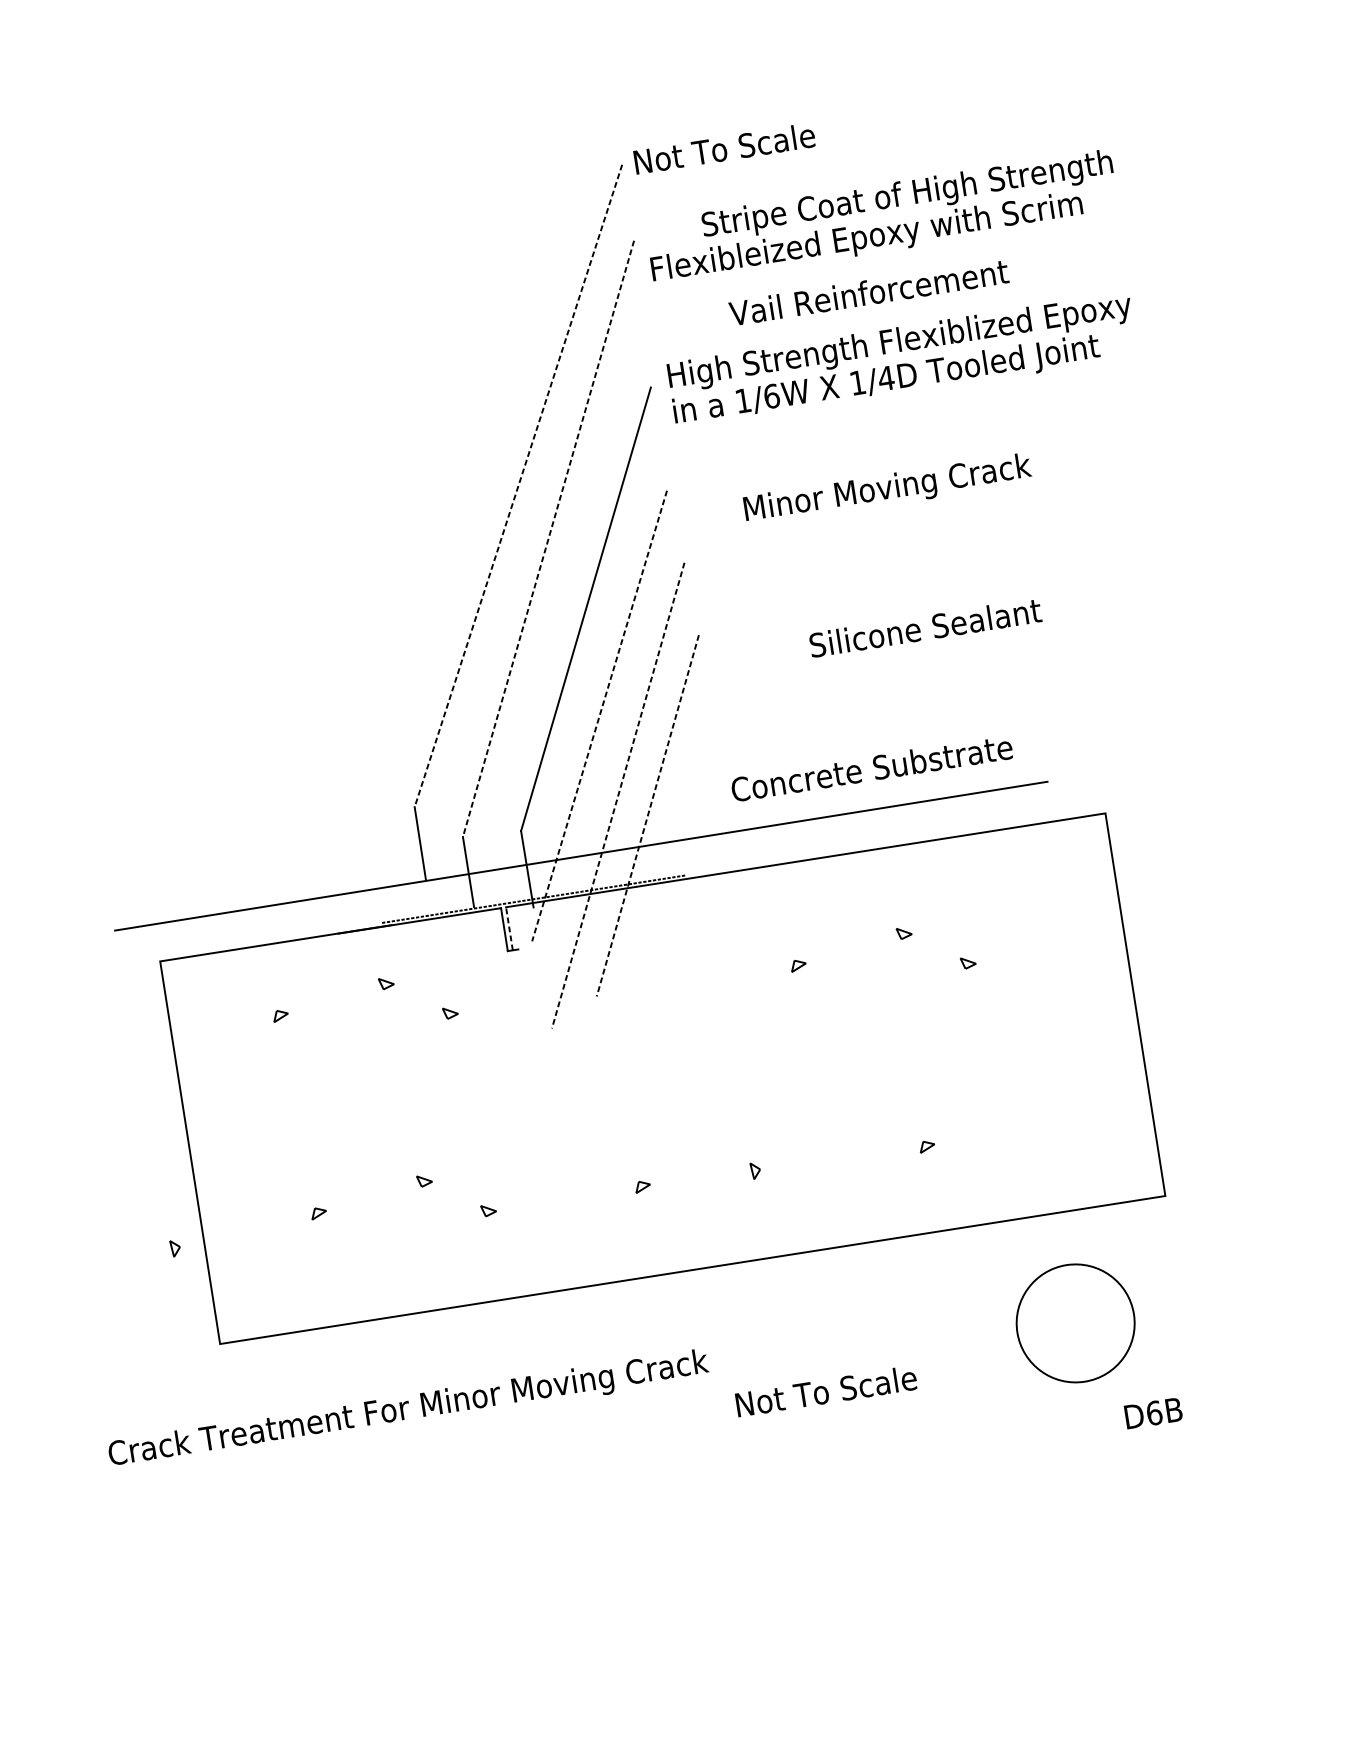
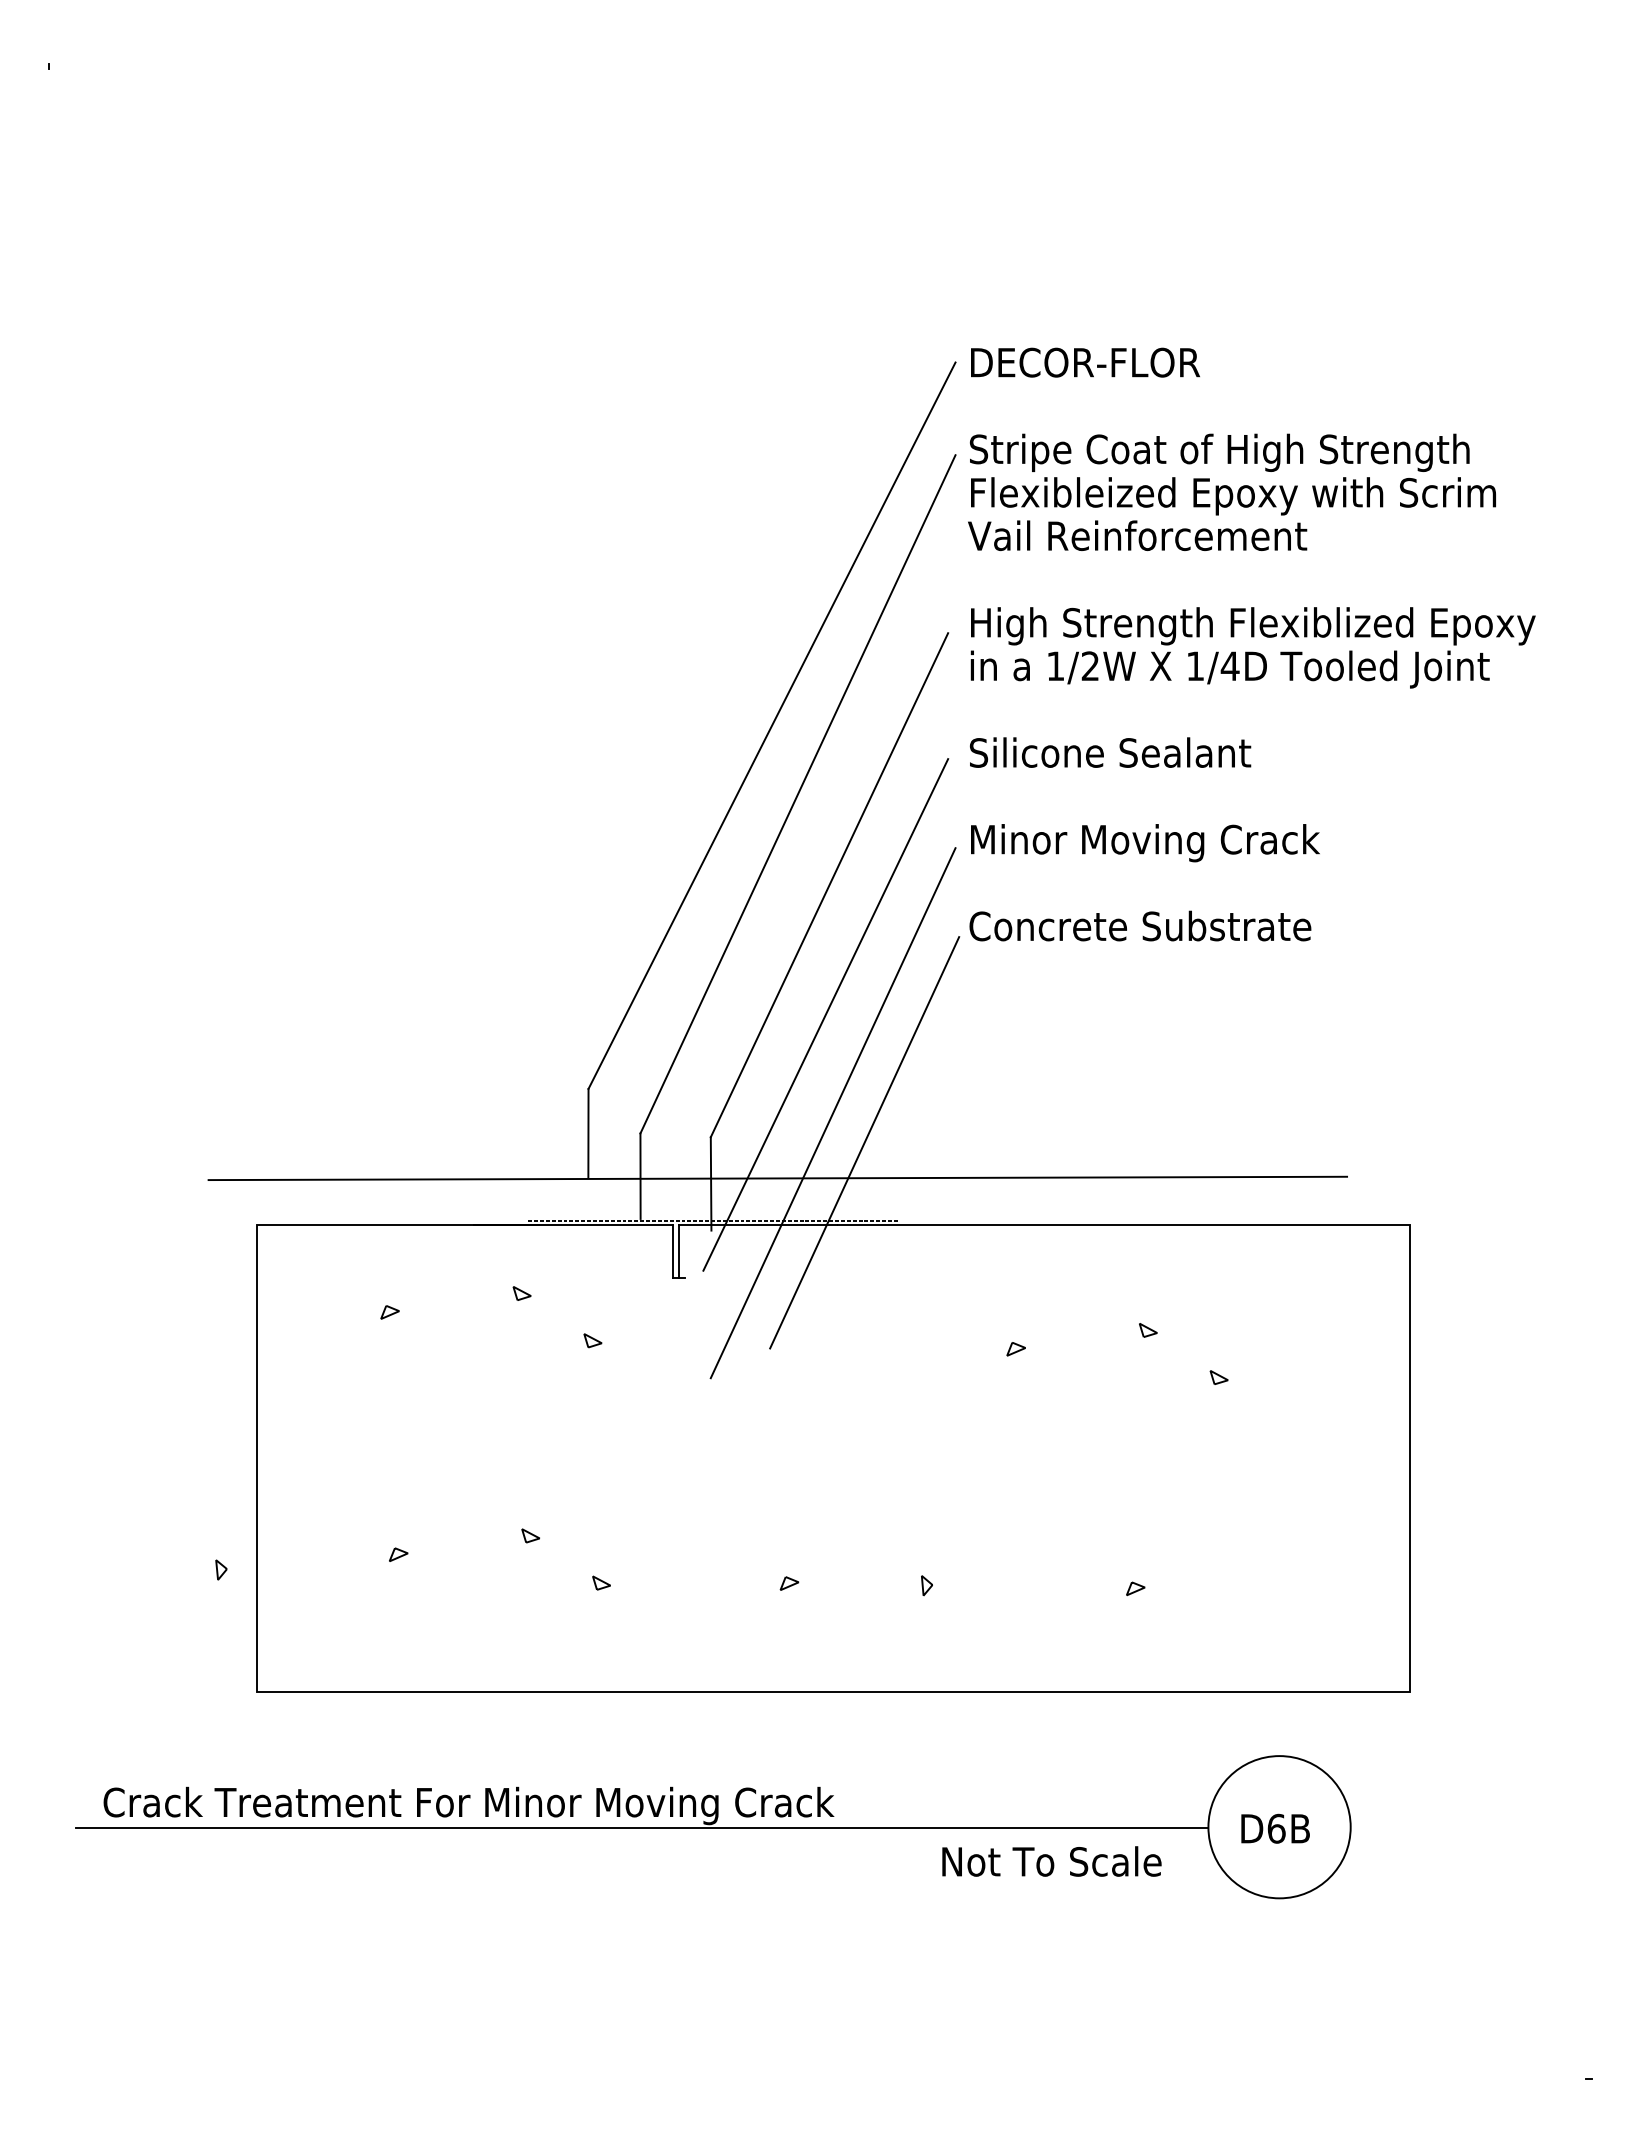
text: (730, 147) -> (1087, 362), Not To Scale -> DECOR-FLOR
text: (907, 195) -> (1219, 452), moved
text: (868, 292) -> (1137, 535), moved
text: (771, 396) -> (1090, 666), 1/6W -> 1/2W
line: (518, 485) -> (772, 725), dashed -> solid
text: (888, 490) -> (1145, 843), moved
line: (548, 539) -> (797, 794), dashed -> solid
text: (925, 627) -> (1110, 752), moved
line: (599, 715) -> (825, 1014), dashed -> solid
text: (871, 767) -> (1140, 925), moved
line: (618, 795) -> (833, 1113), dashed -> solid
line: (647, 816) -> (864, 1143), dashed -> solid
line: (509, 928) -> (678, 1251), dashed -> solid
text: (826, 1391) -> (1051, 1861), moved
line: (553, 1406) -> (641, 1828), added
text: (1153, 1413) -> (1275, 1828), moved

